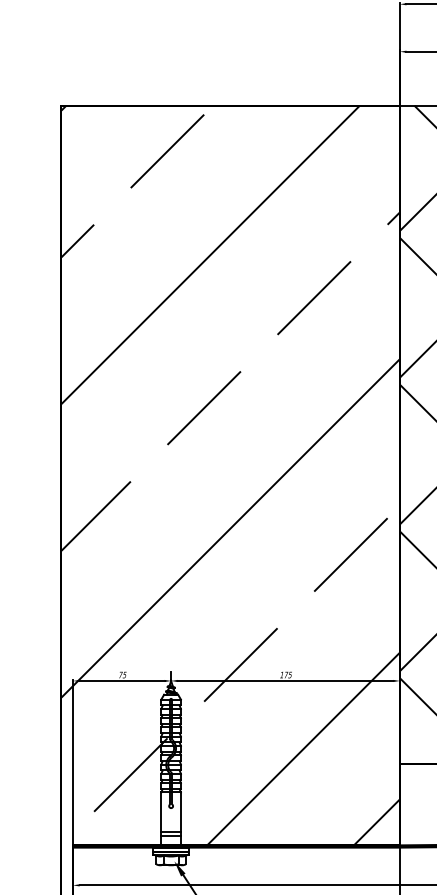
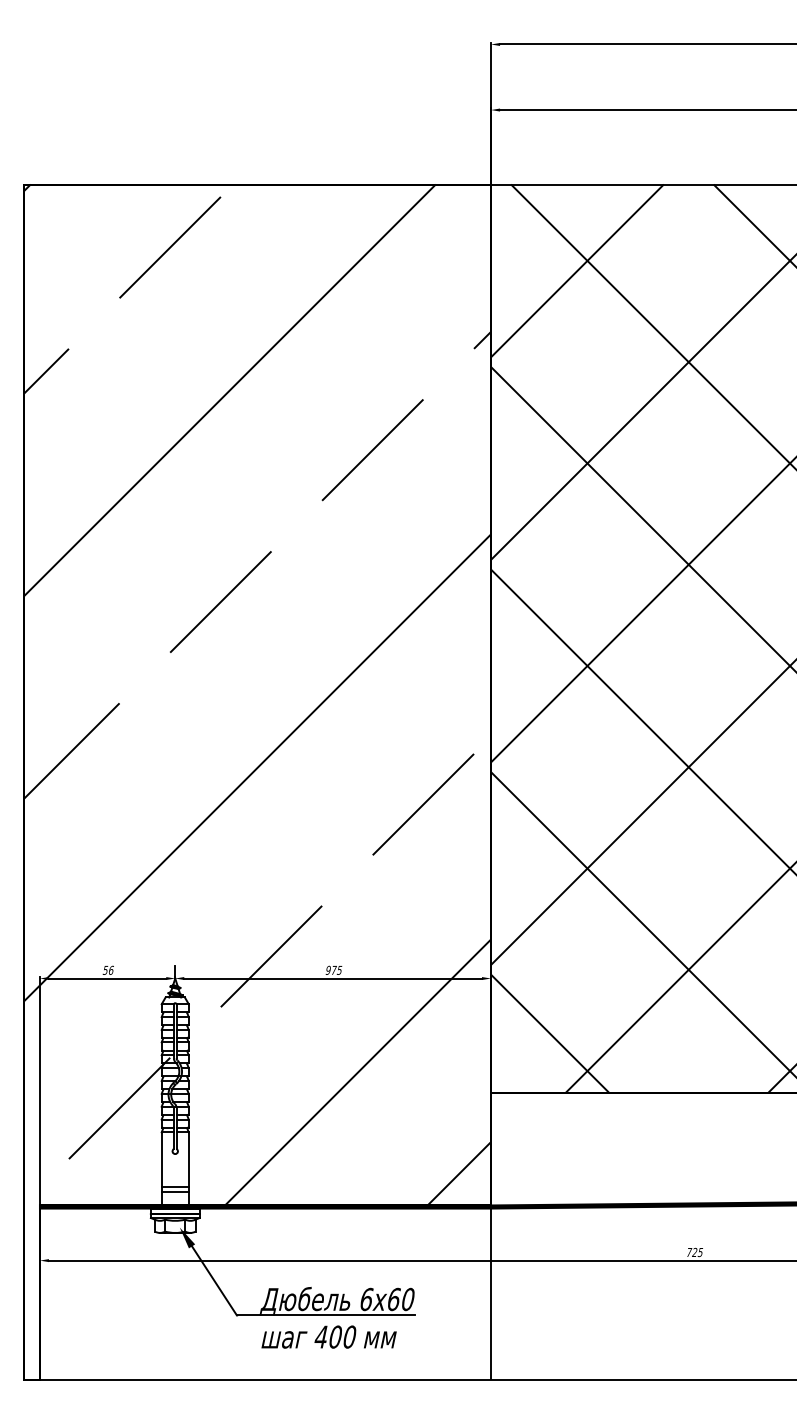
text: (122, 674) -> (107, 969), 75 -> 56
text: (282, 674) -> (328, 969), 175 -> 975

